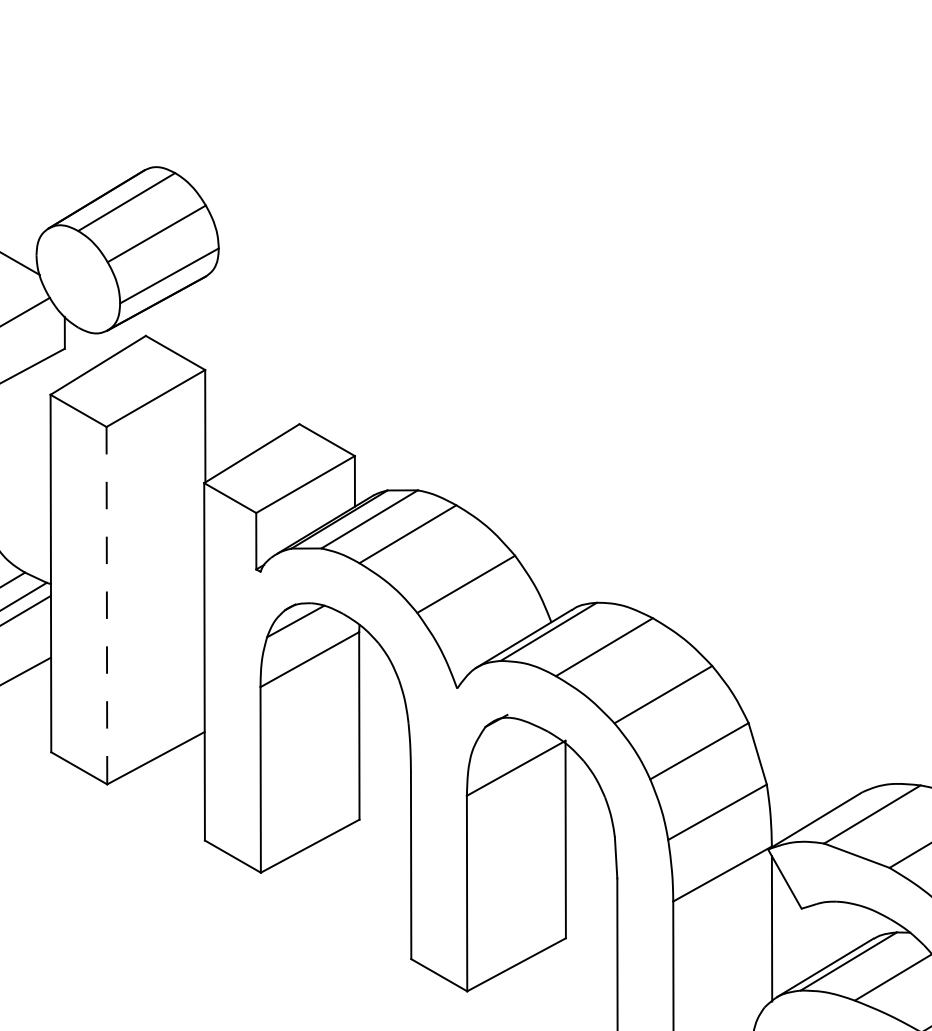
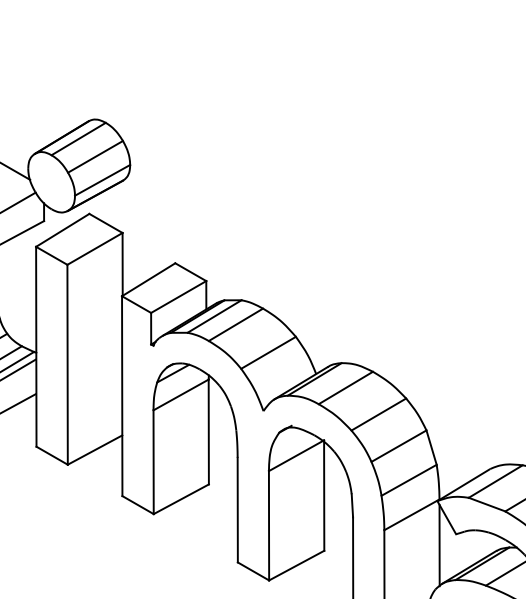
line: (106, 605) -> (67, 364), dashed -> solid

